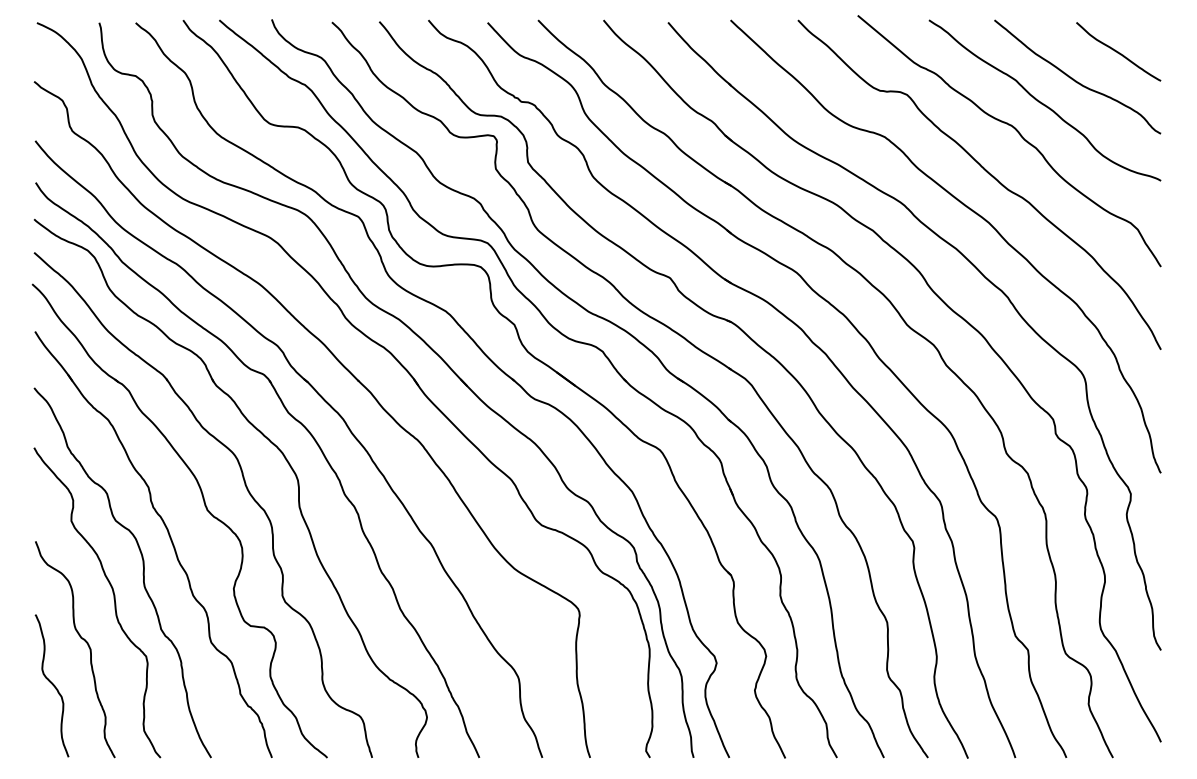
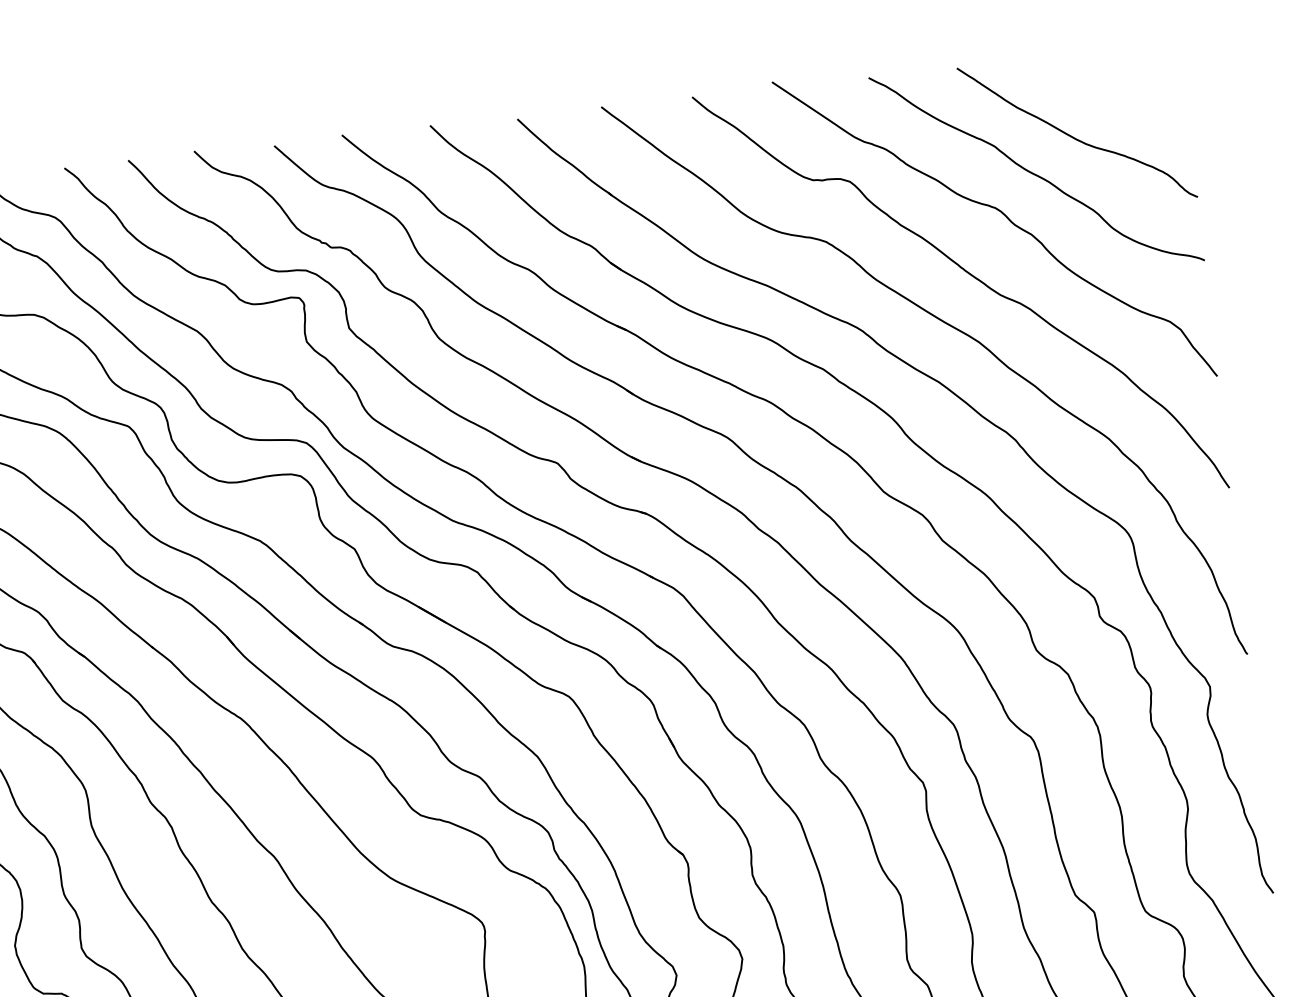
curve: (1118, 51) -> (1128, 92), removed

